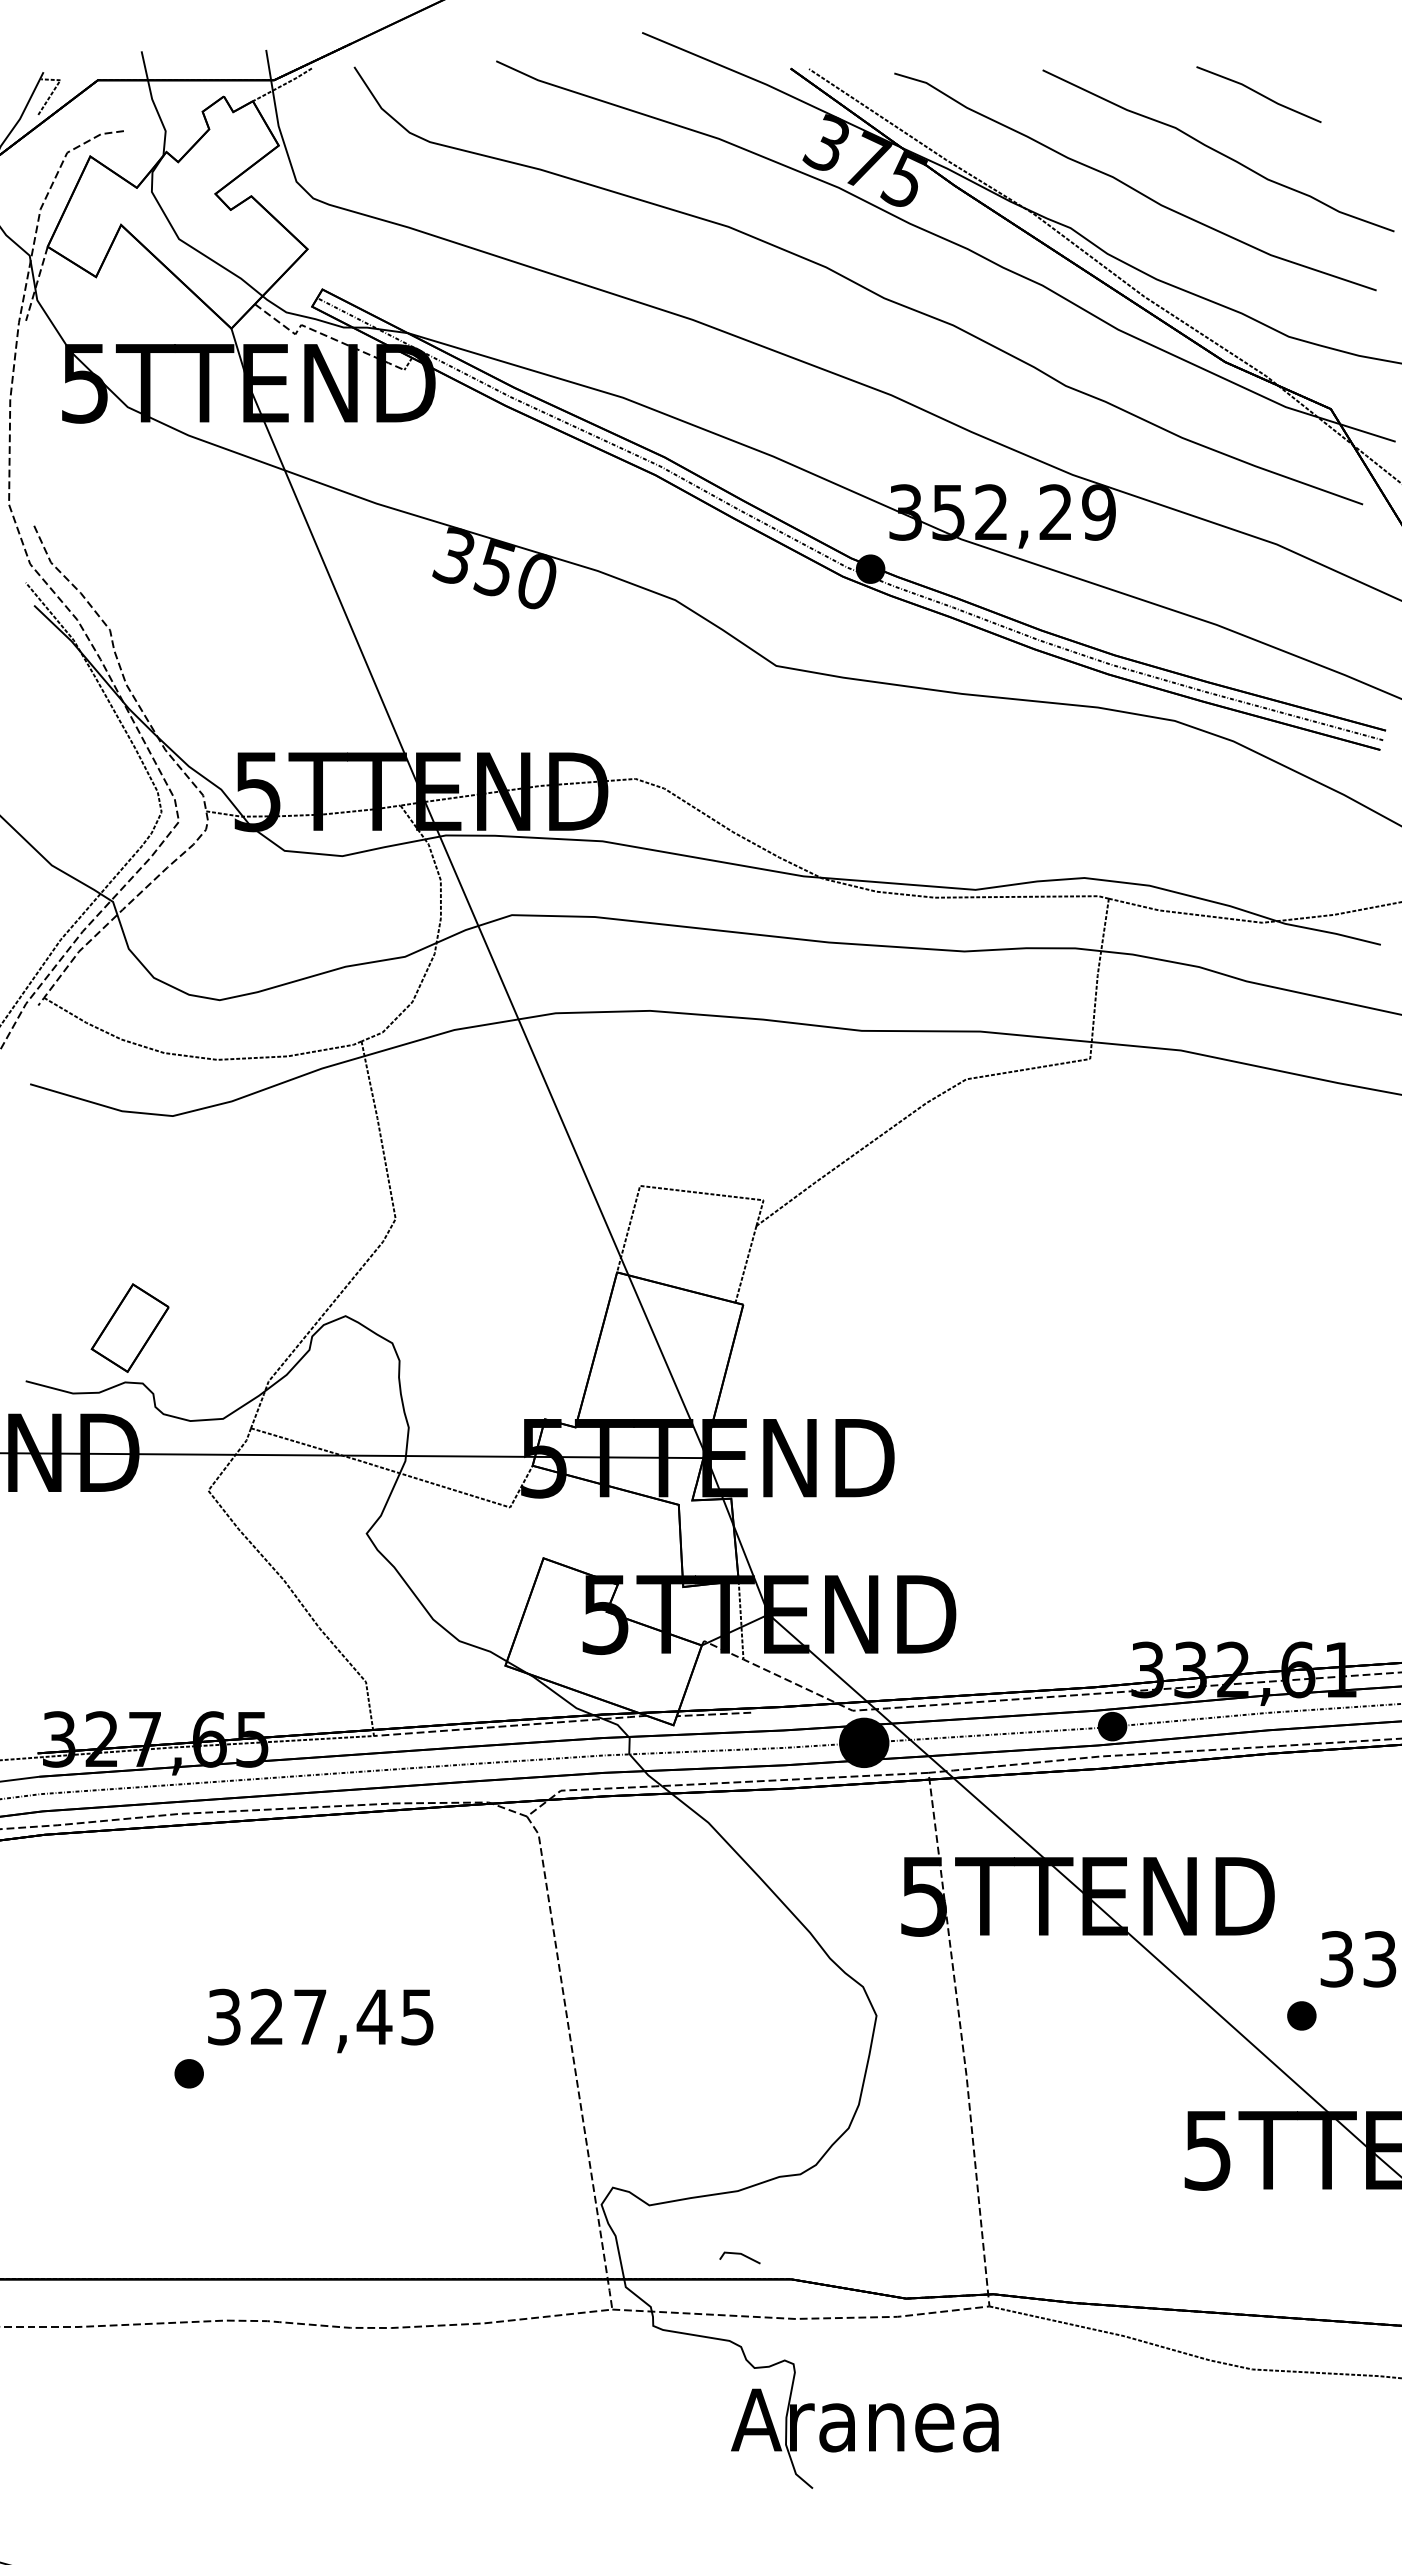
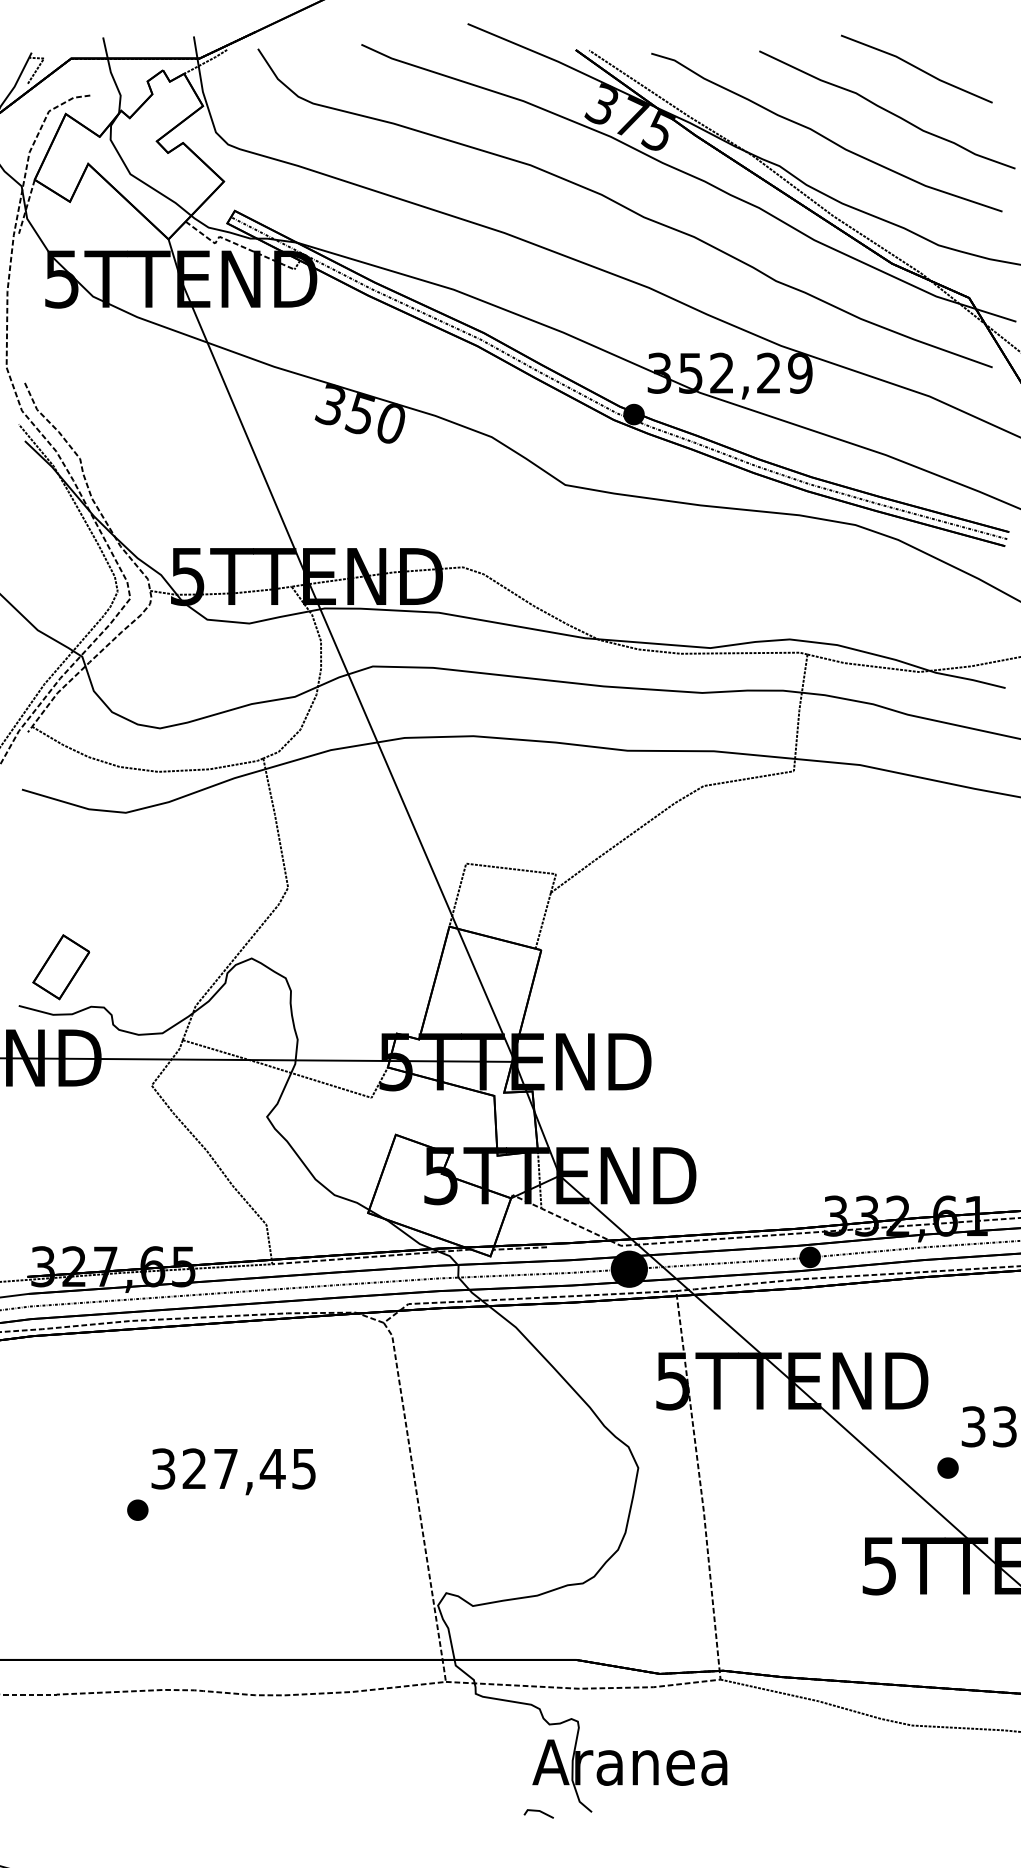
part: (1258, 94) -> (916, 68), size x1.67
part: (129, 1327) -> (60, 966), moved
line: (741, 2255) -> (539, 1812), moved

